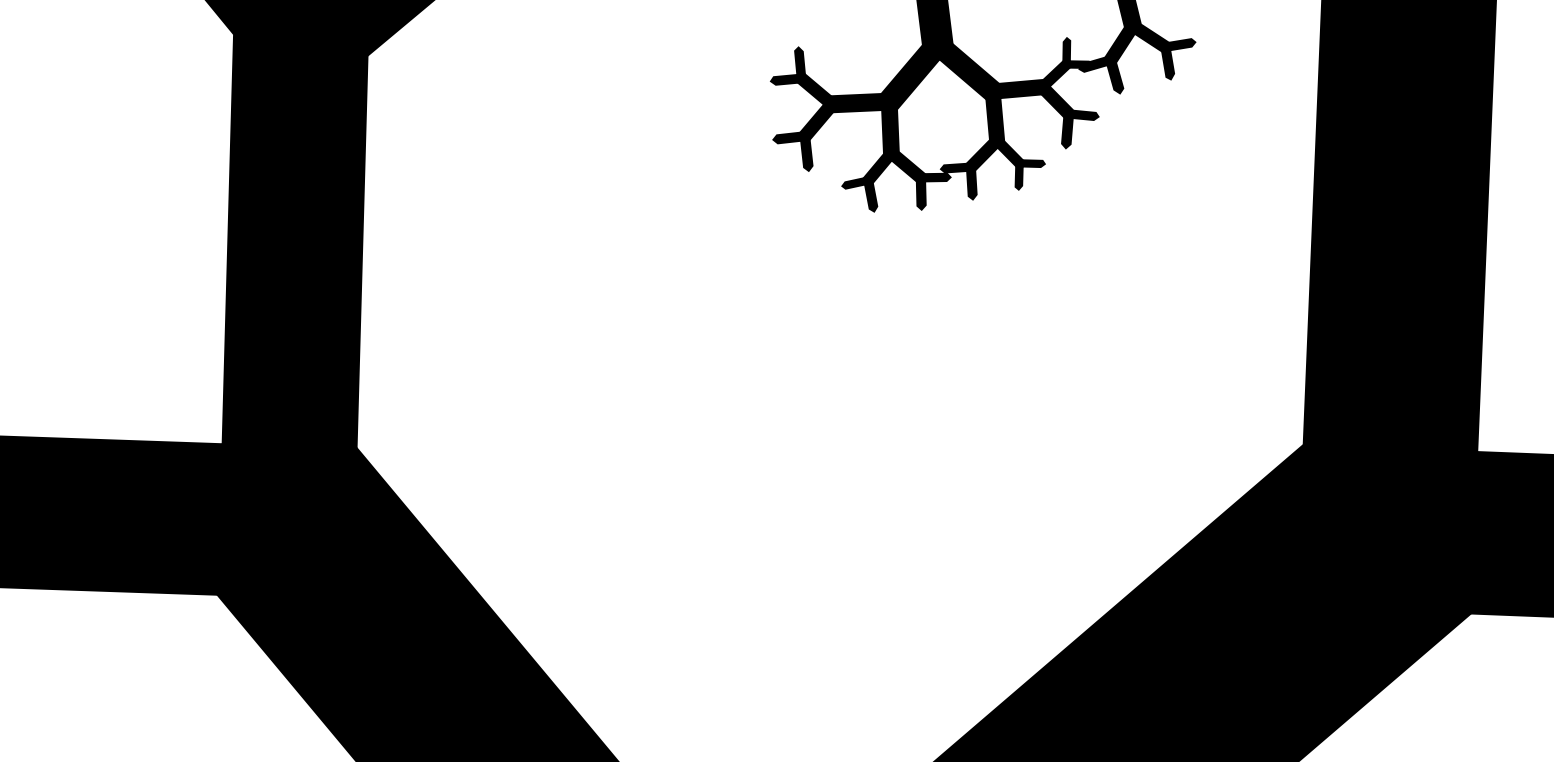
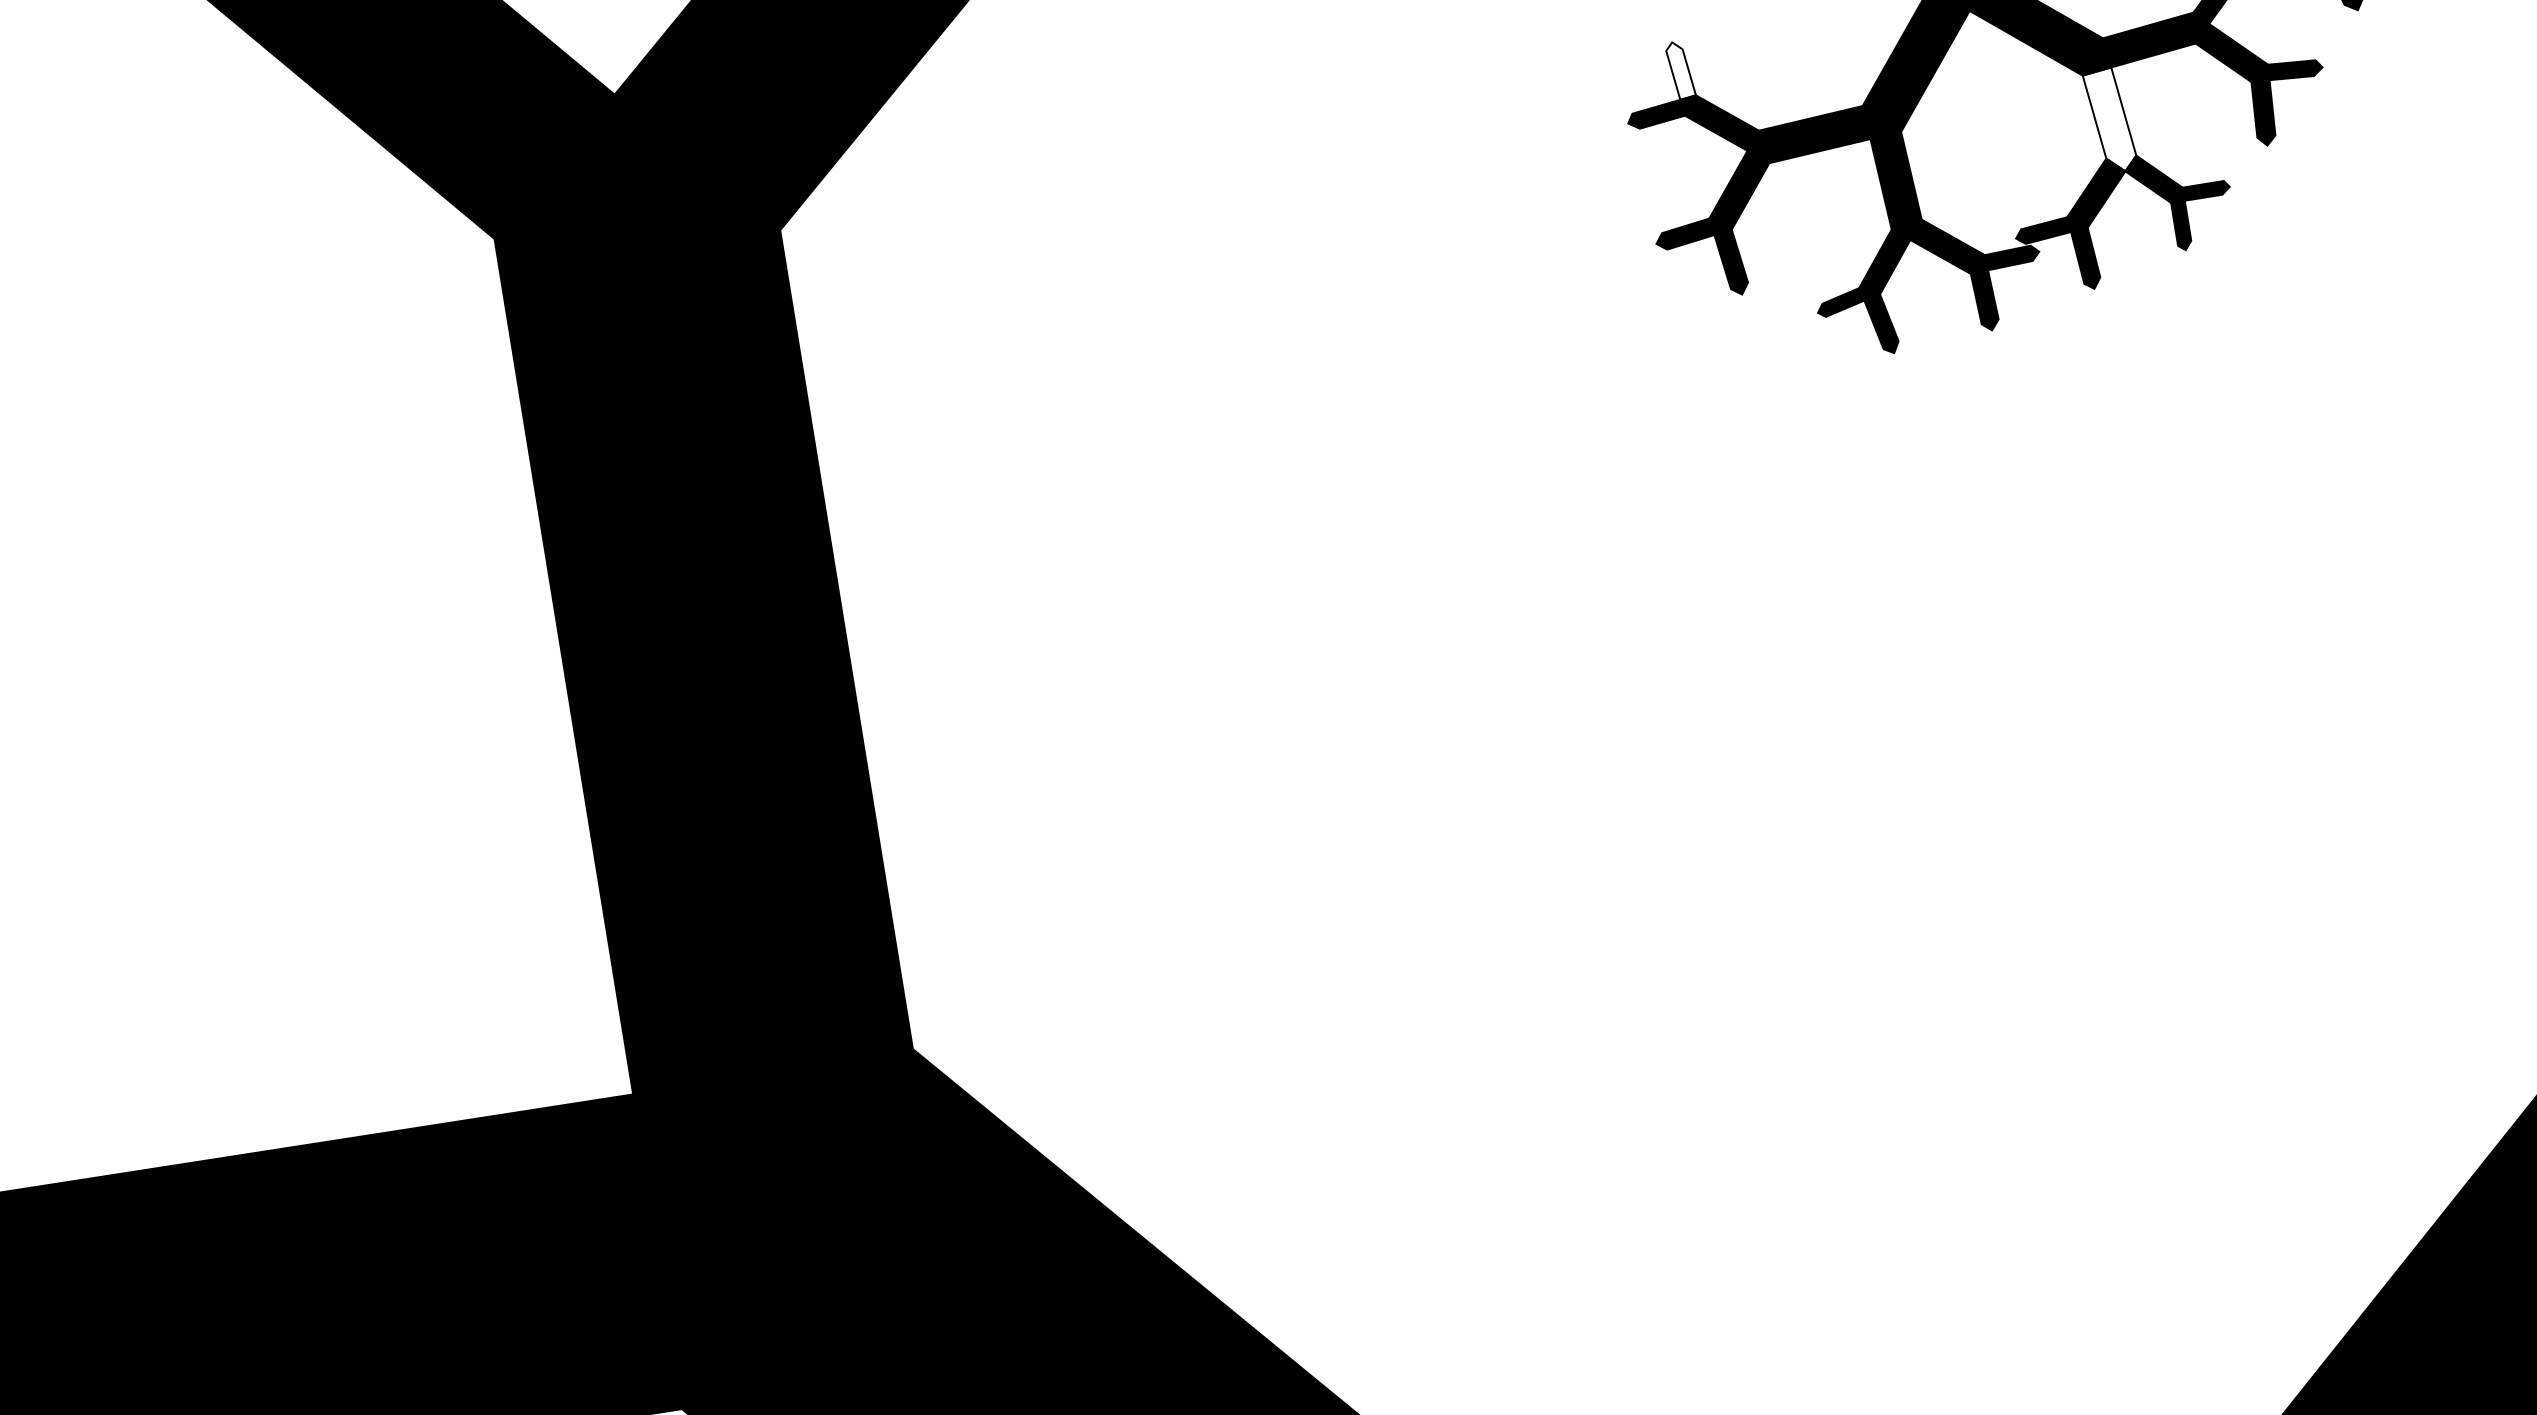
fill: (799, 60) -> (1679, 68), removed
fill: (995, 122) -> (2110, 120), removed

